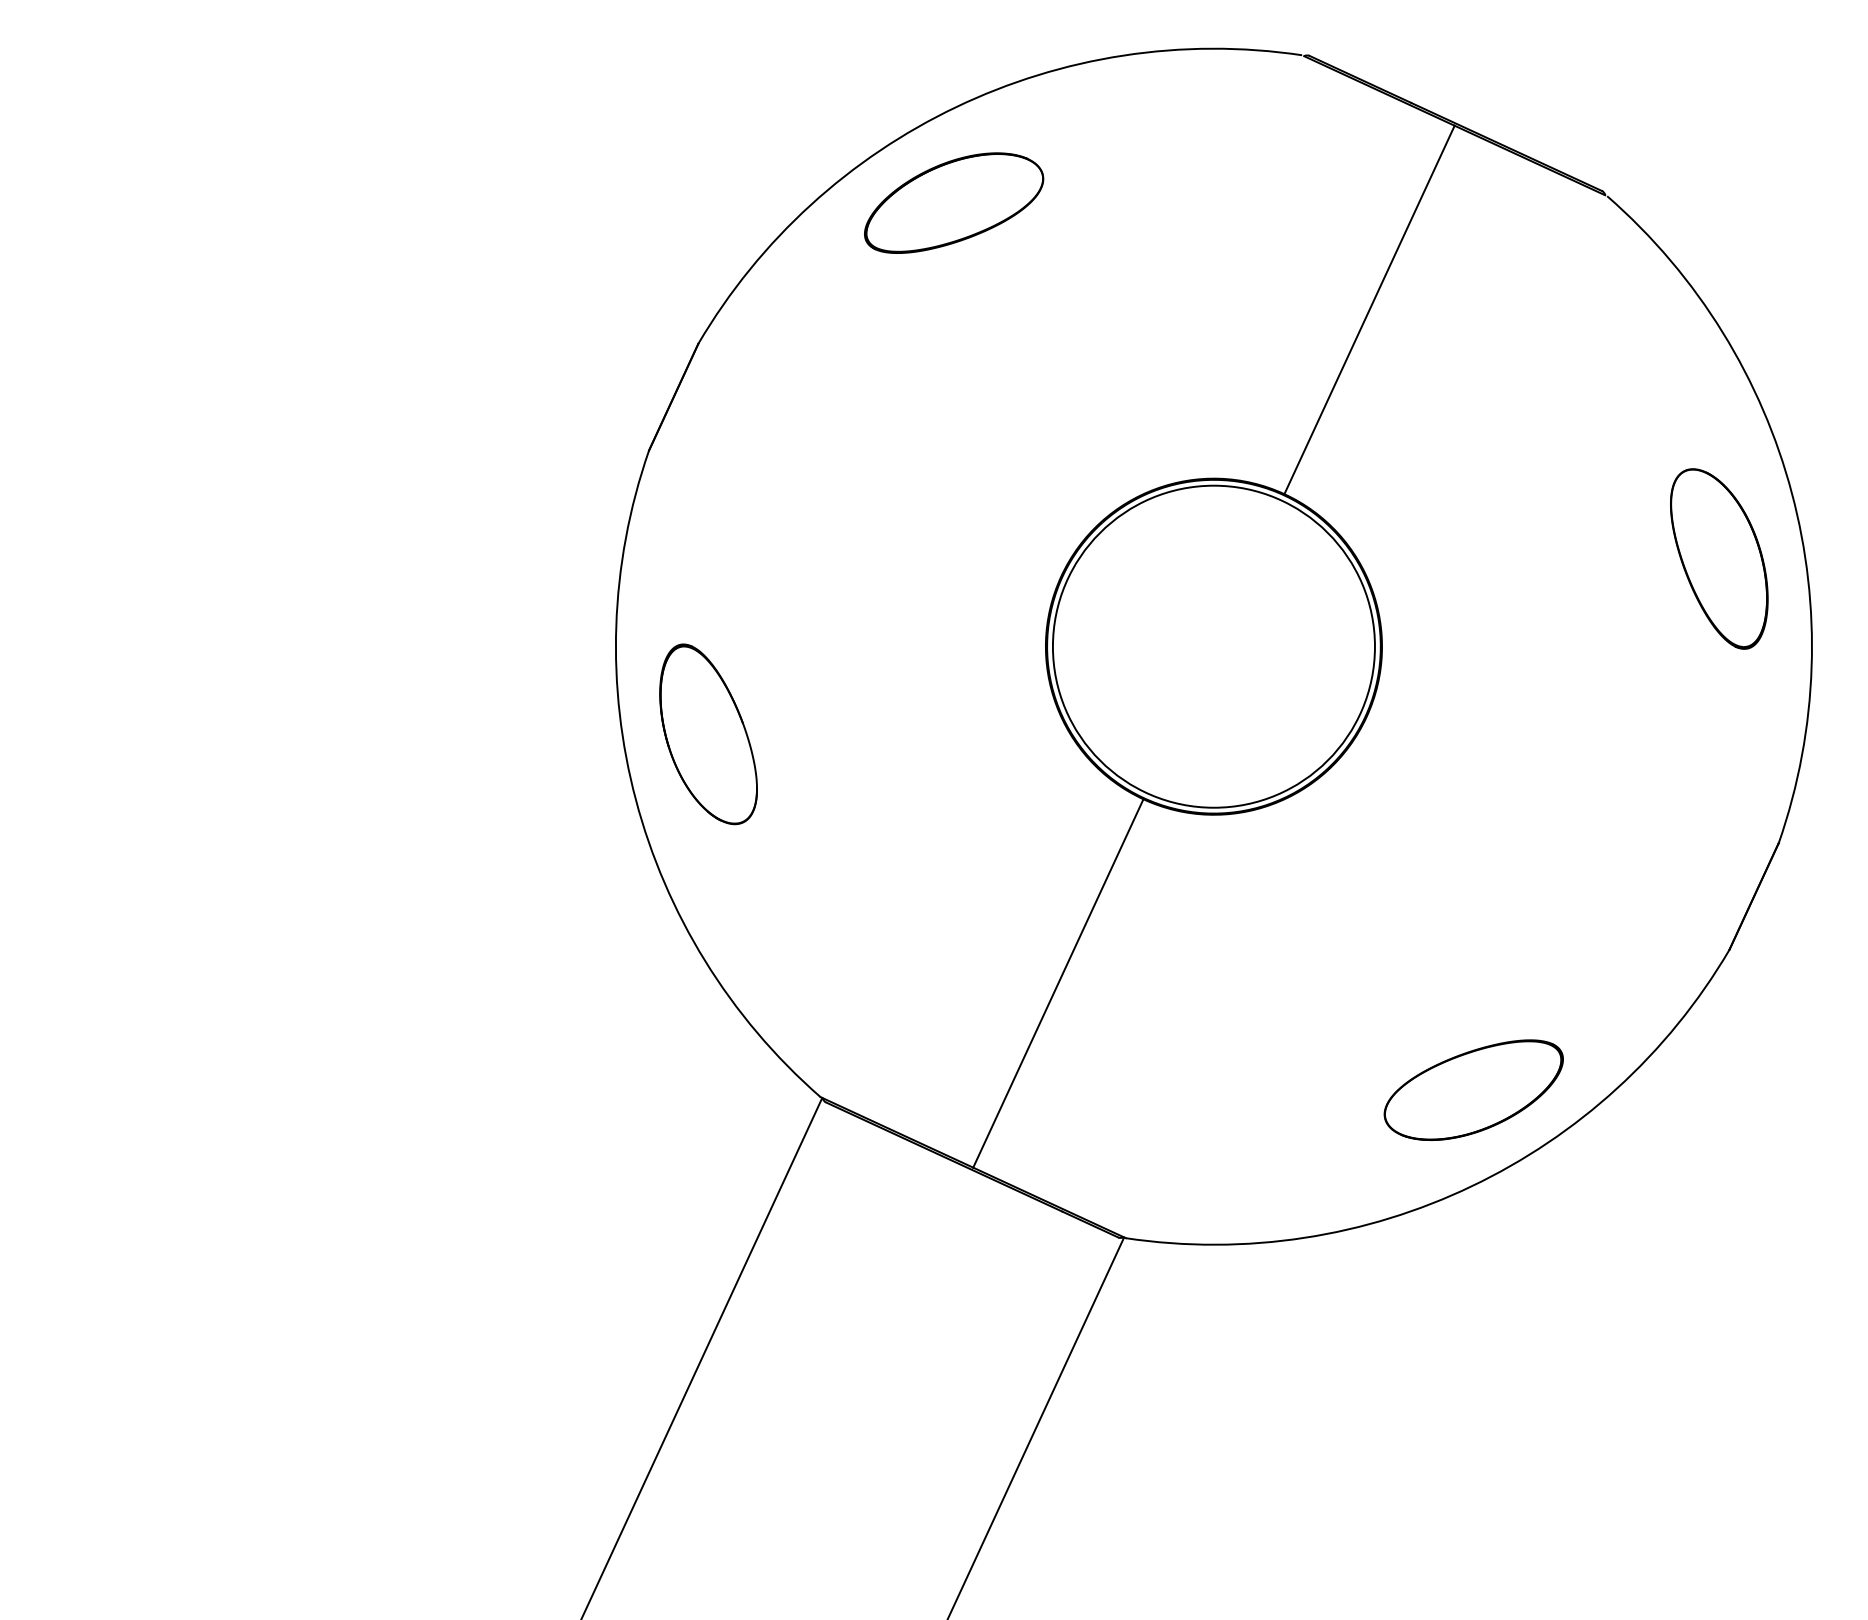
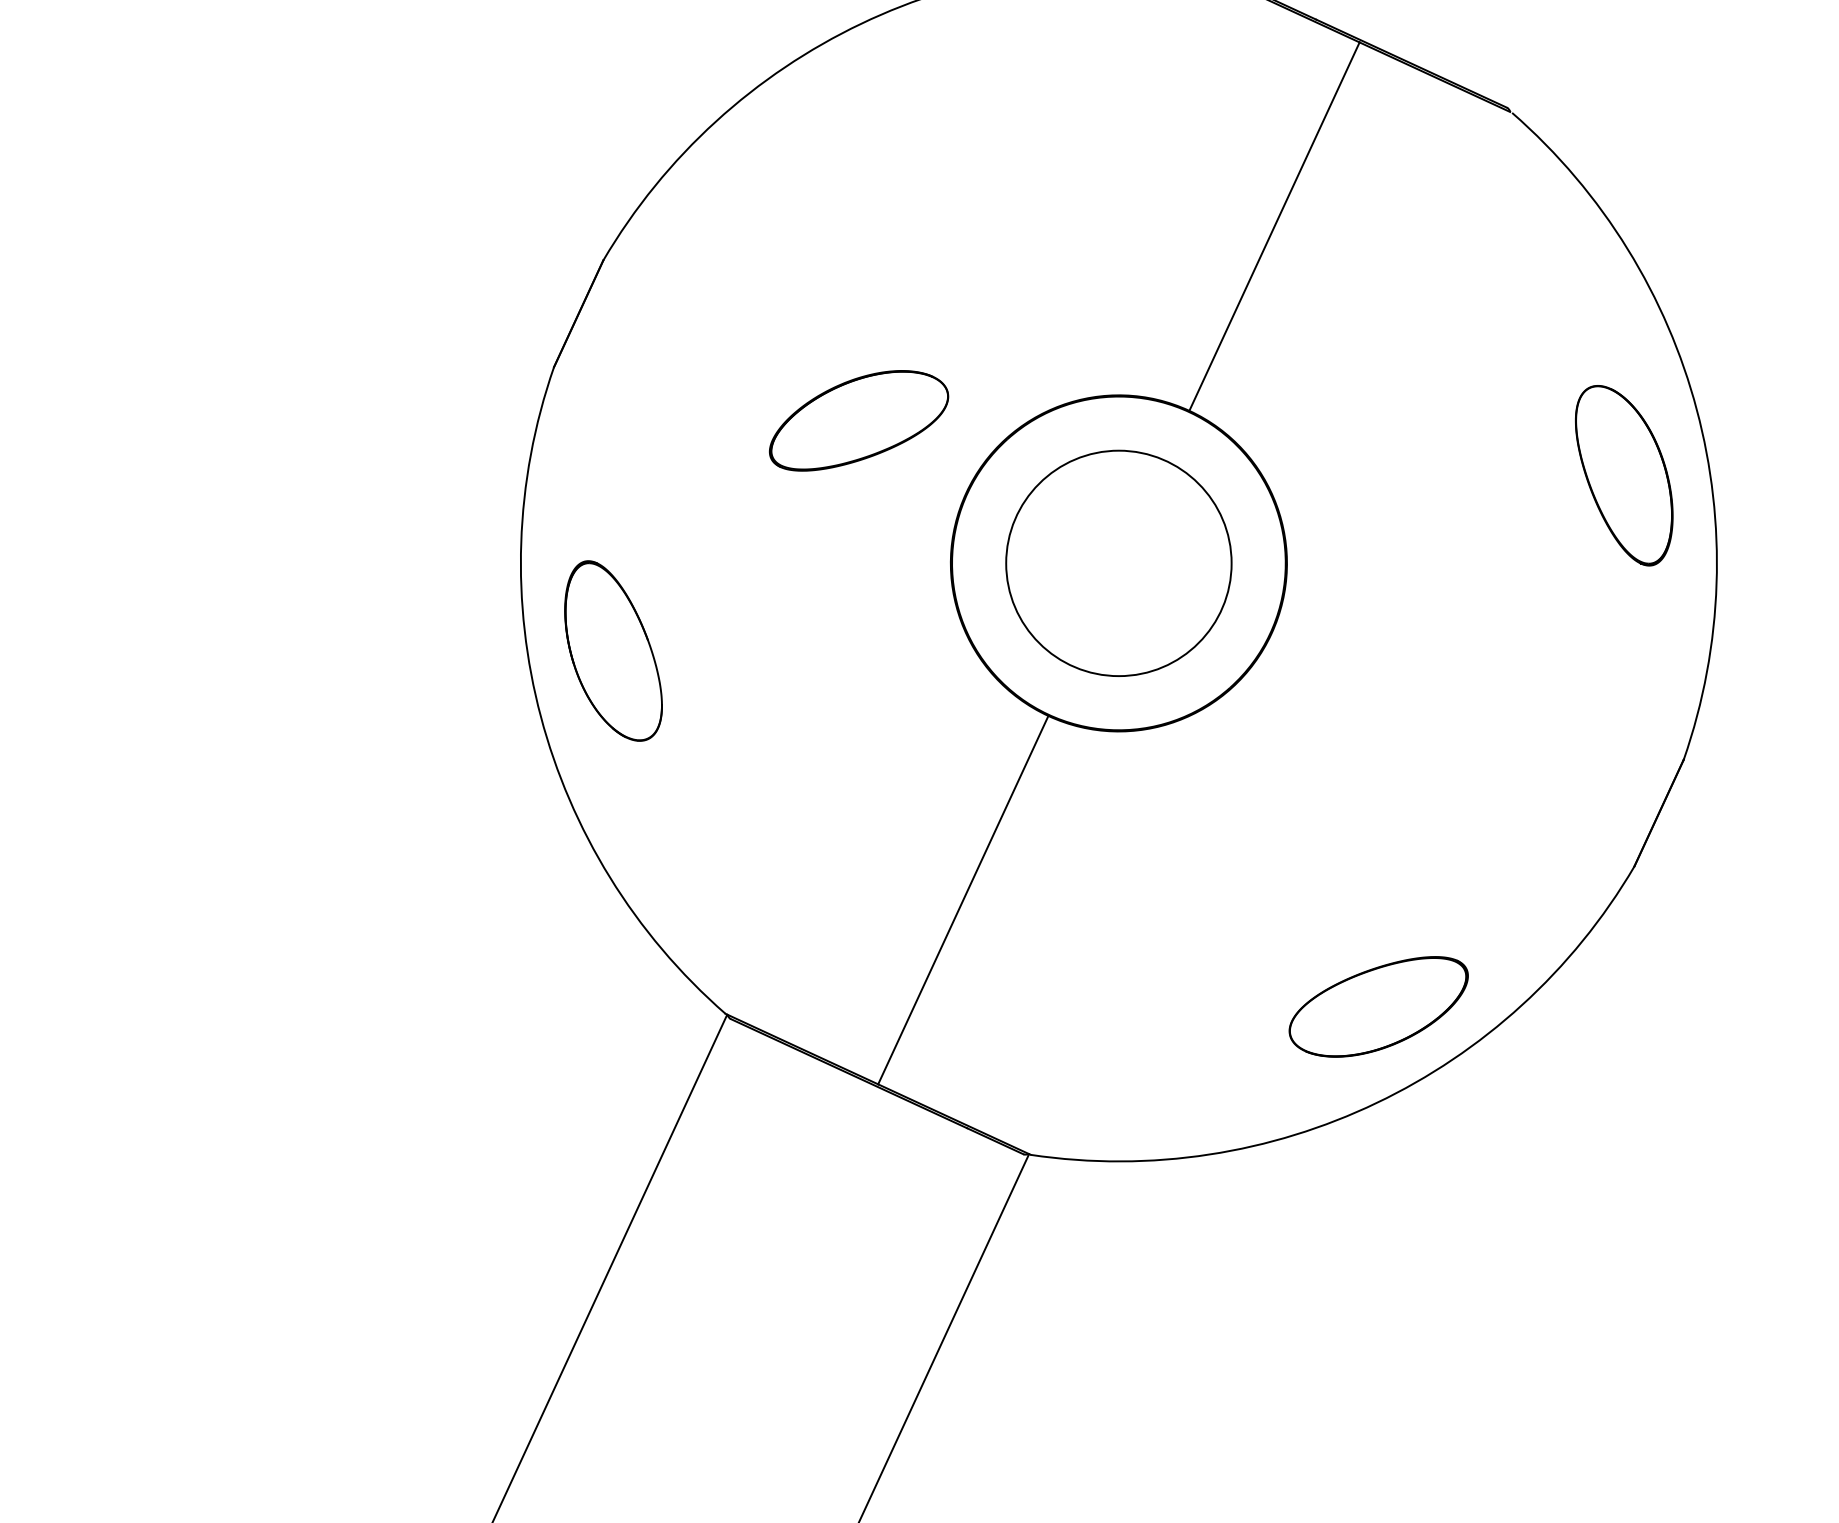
part: (954, 202) -> (859, 420), moved
circle: (1213, 646) -> (1118, 563), size x0.7

